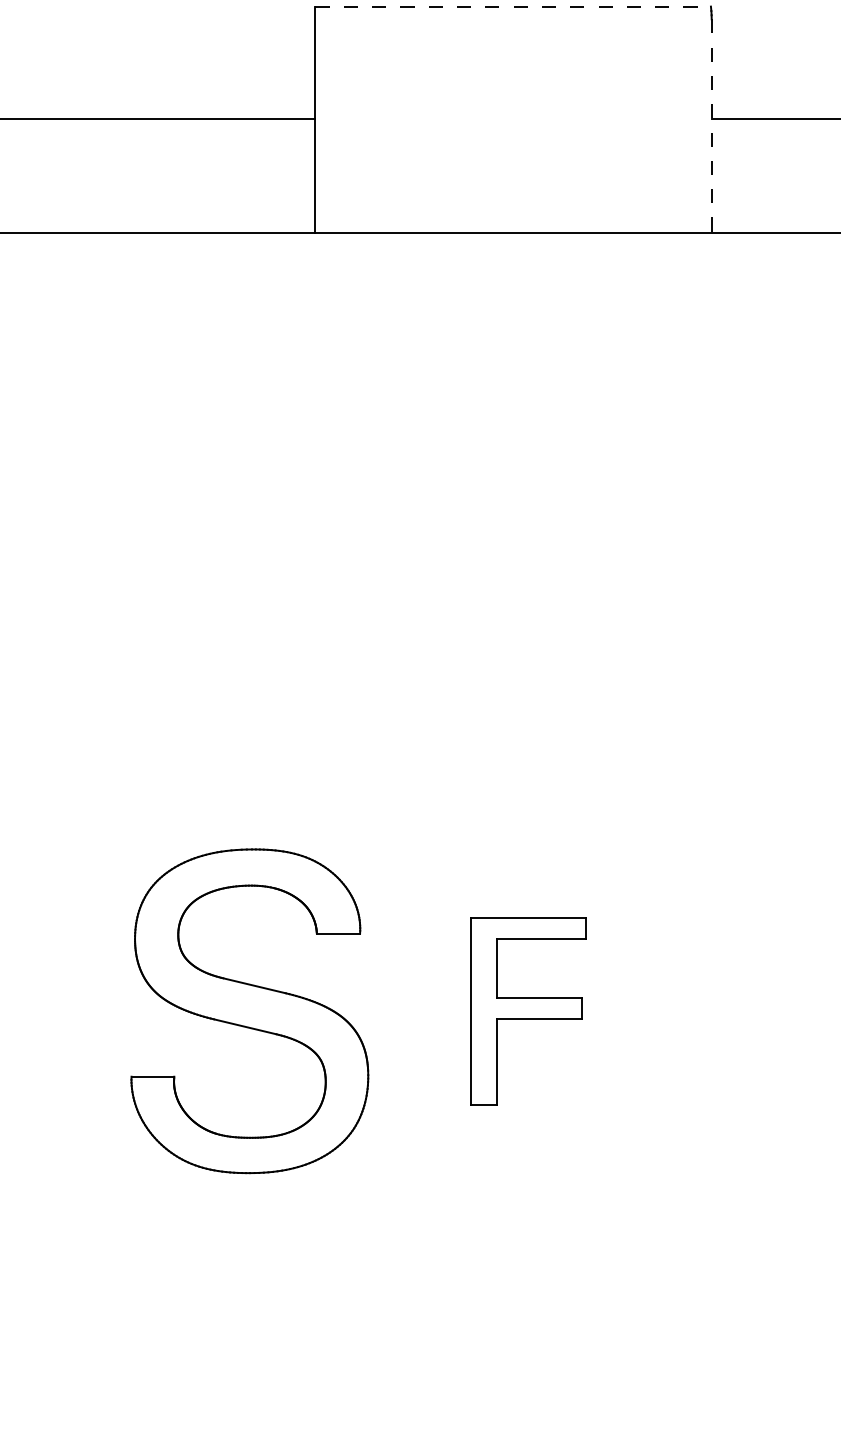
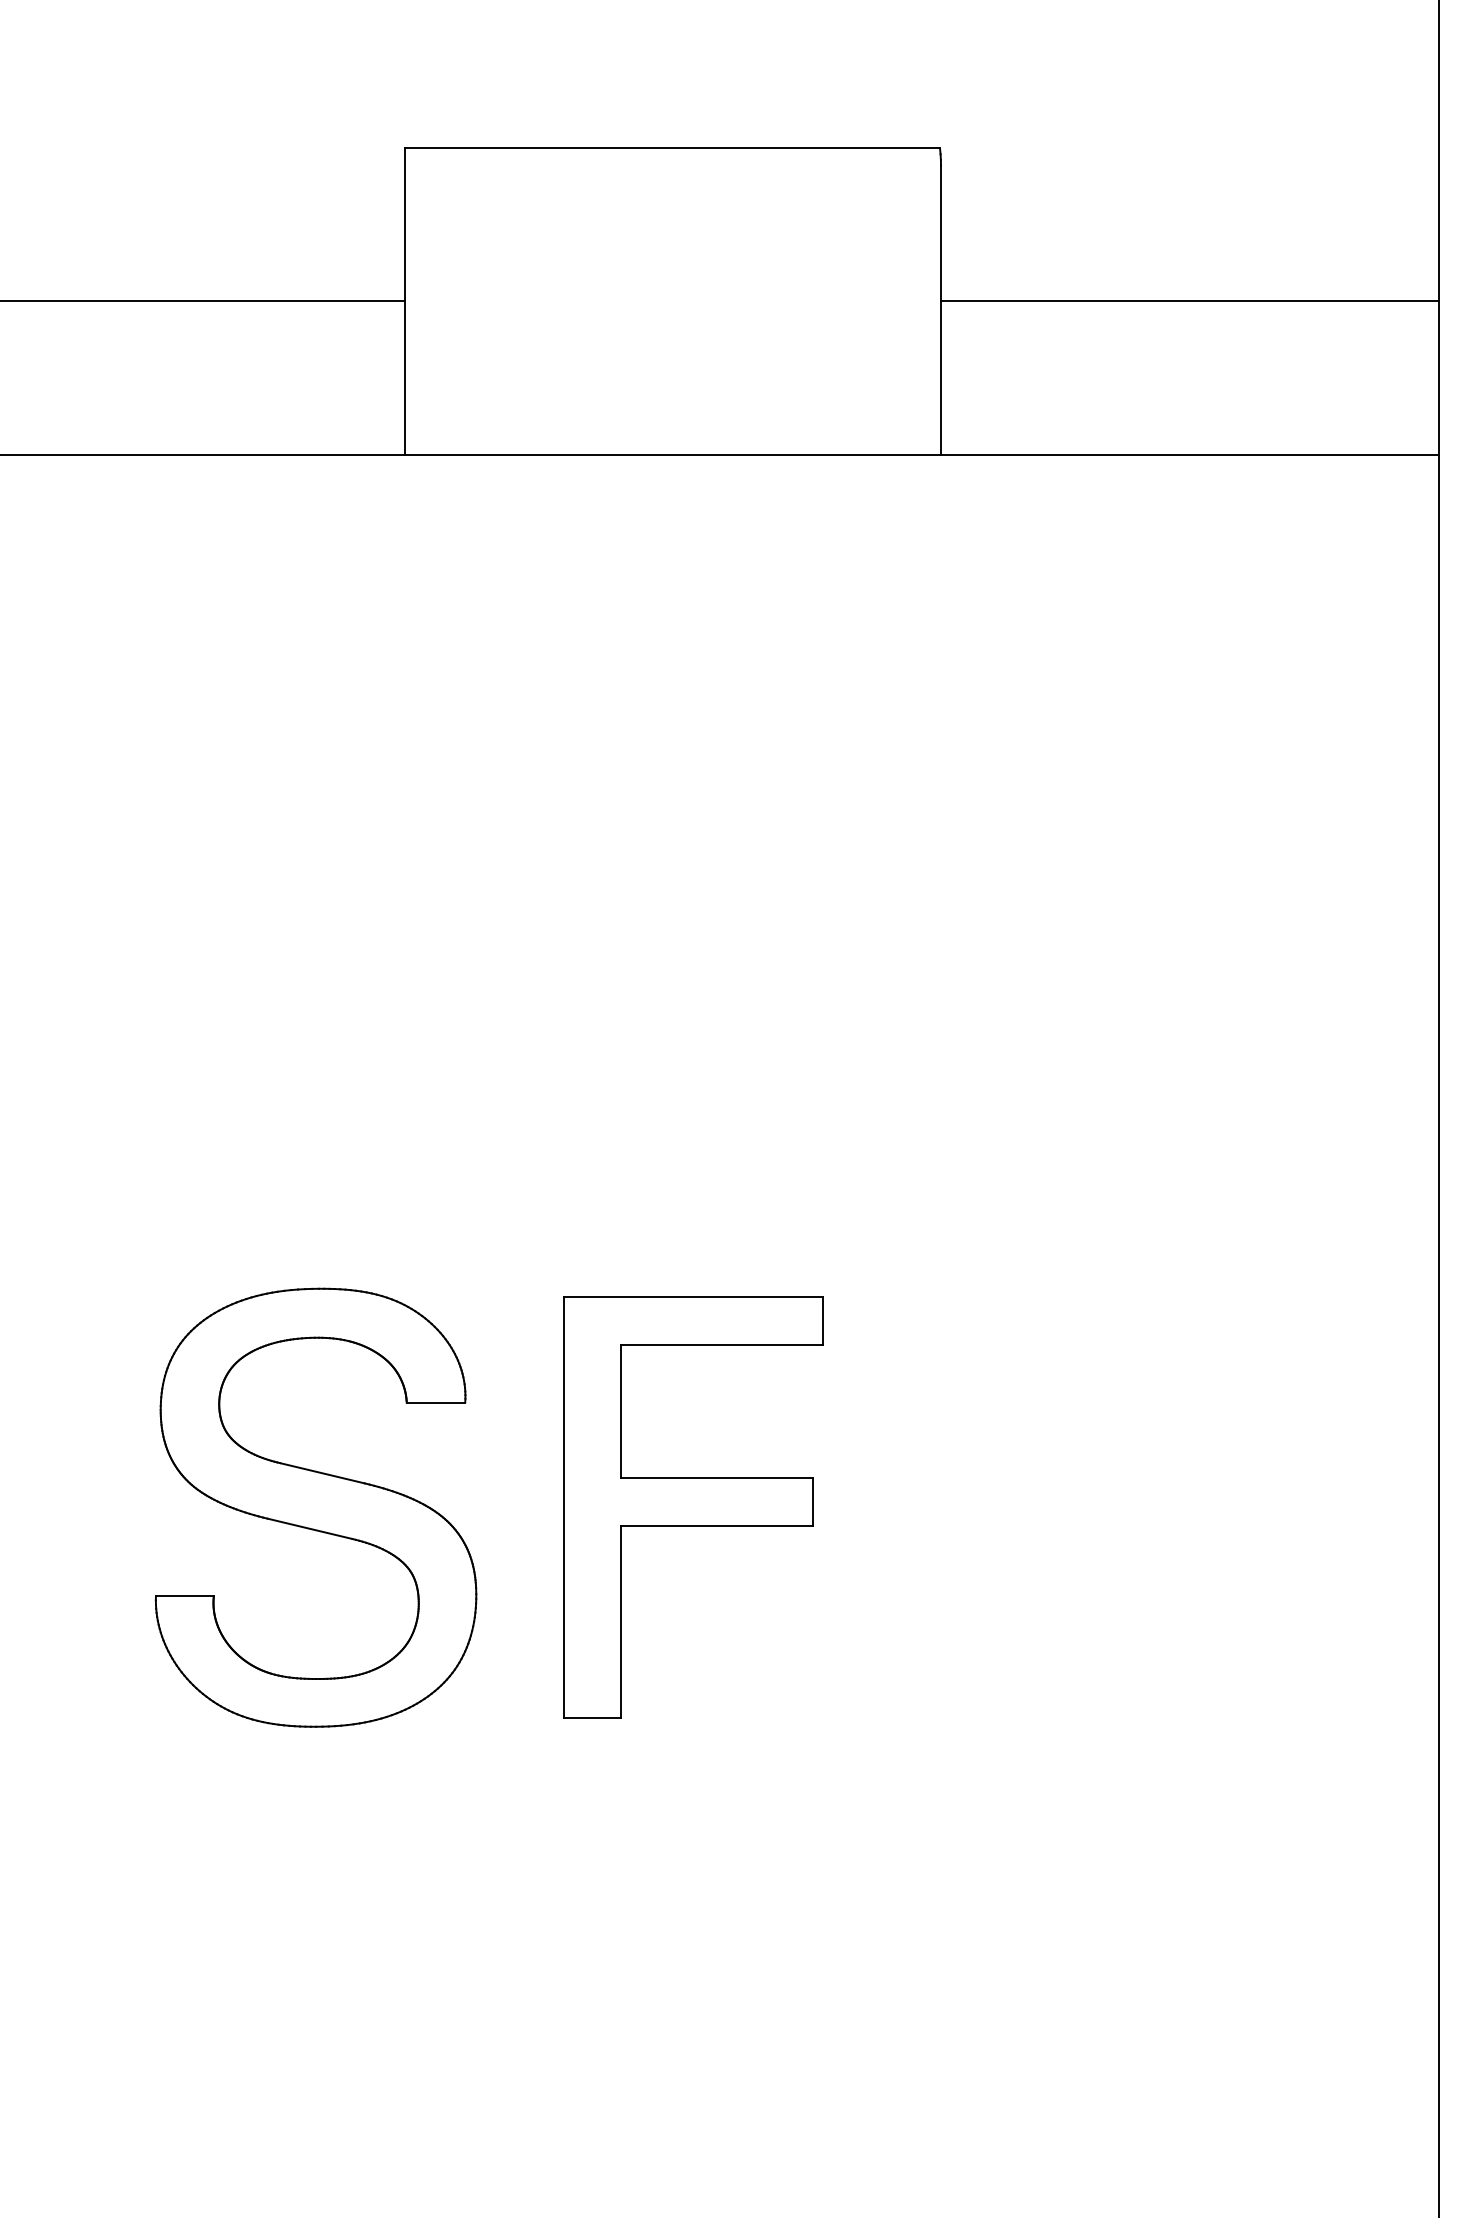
line: (513, 6) -> (672, 148), dashed -> solid
line: (712, 126) -> (941, 310), dashed -> solid
part: (528, 1011) -> (693, 1507), size x1.67

